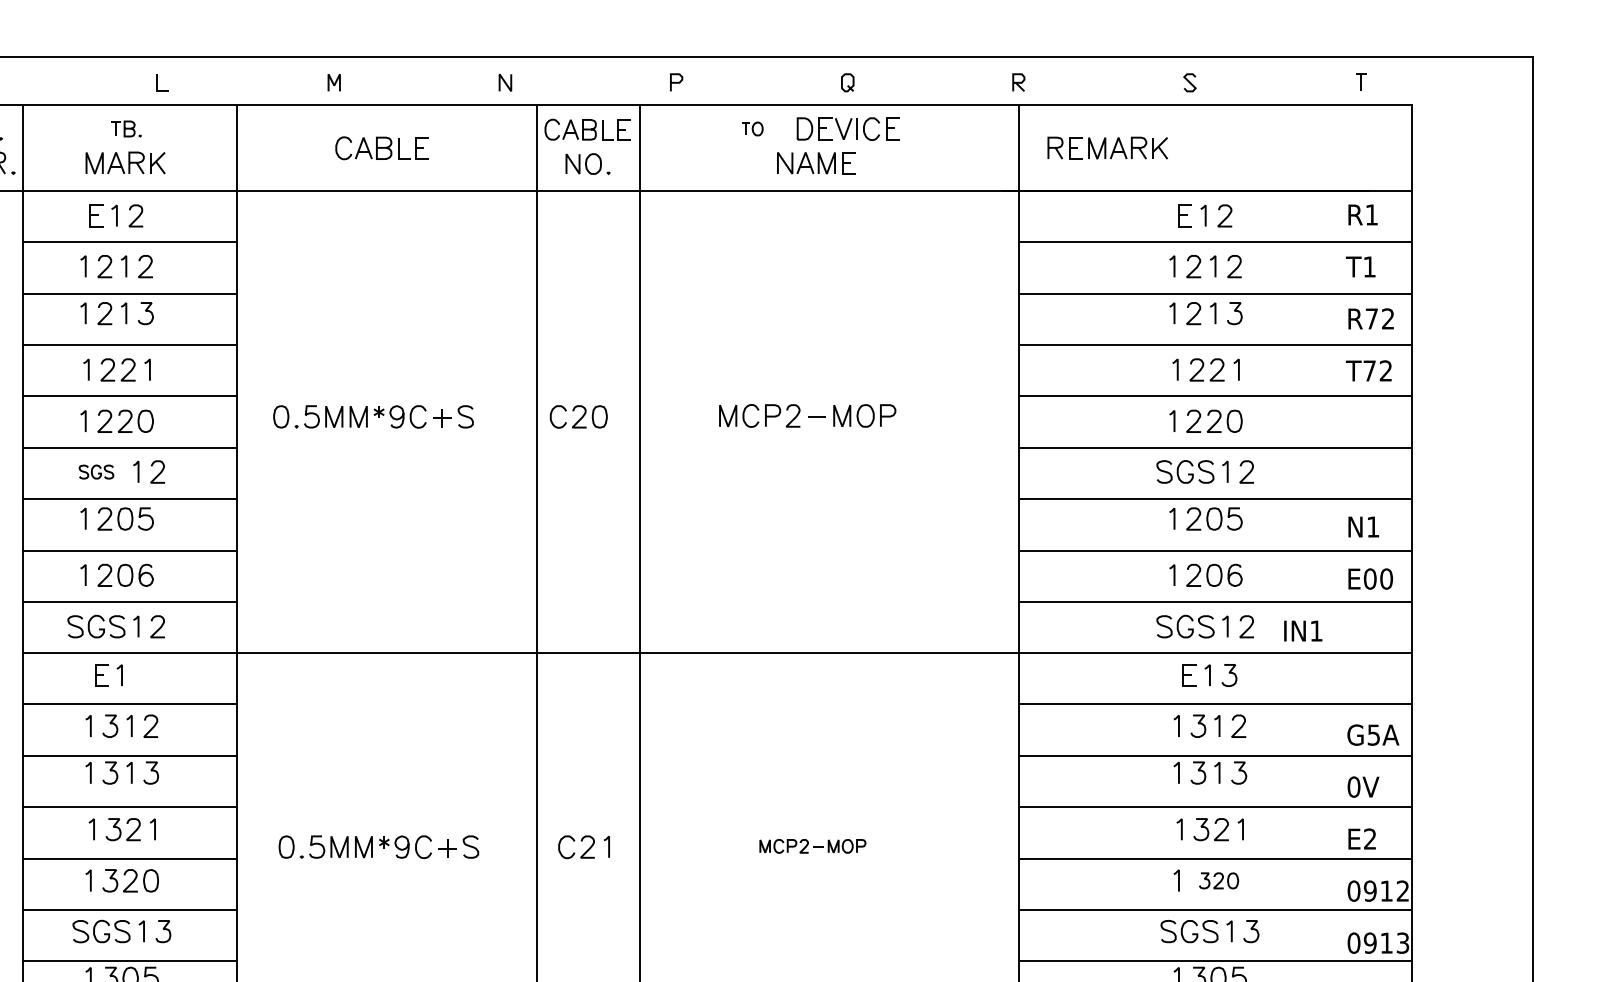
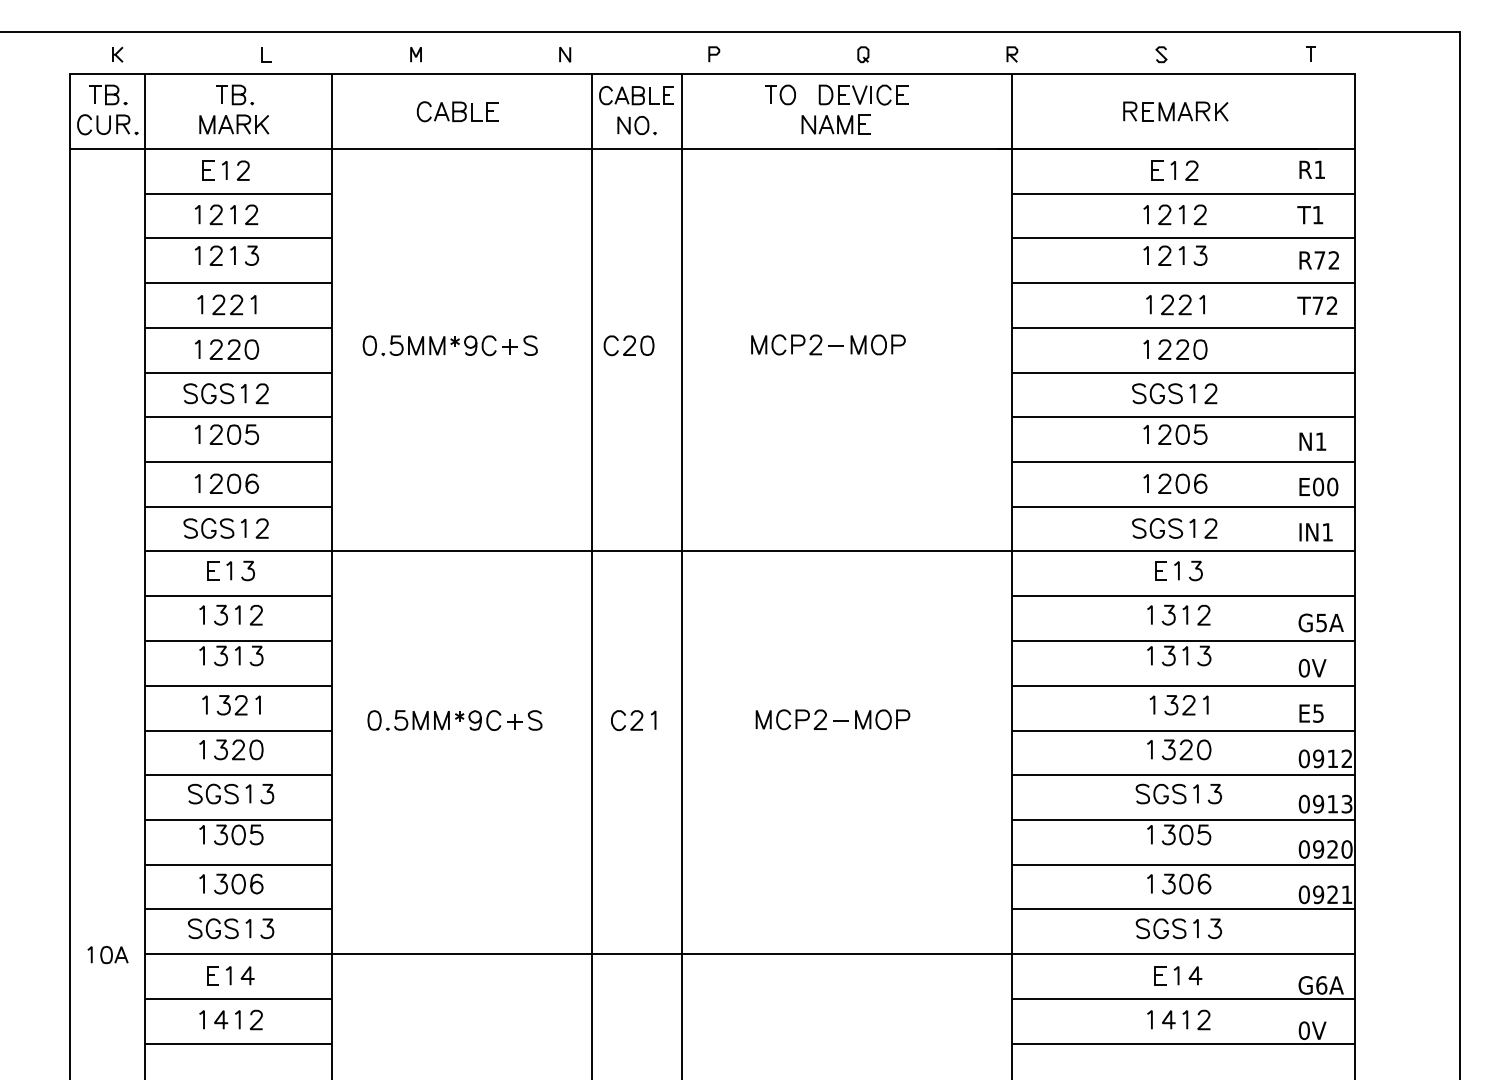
part: (125, 128) -> (234, 94), size x1.43
part: (752, 128) -> (780, 94), size x1.67
part: (1107, 147) -> (1175, 111), moved
part: (95, 471) -> (208, 393), size x1.67
text: (1302, 631) -> (1315, 532), moved
curve: (141, 673) -> (248, 569), added
text: (1370, 839) -> (1318, 713), E2 -> E5
part: (812, 845) -> (832, 719), size x1.67
part: (1218, 880) -> (1186, 749), size x1.43

